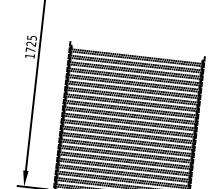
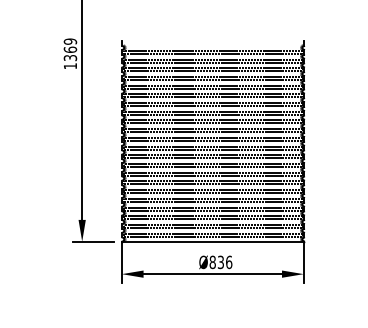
text: (31, 43) -> (70, 49), 1725 -> 1369

